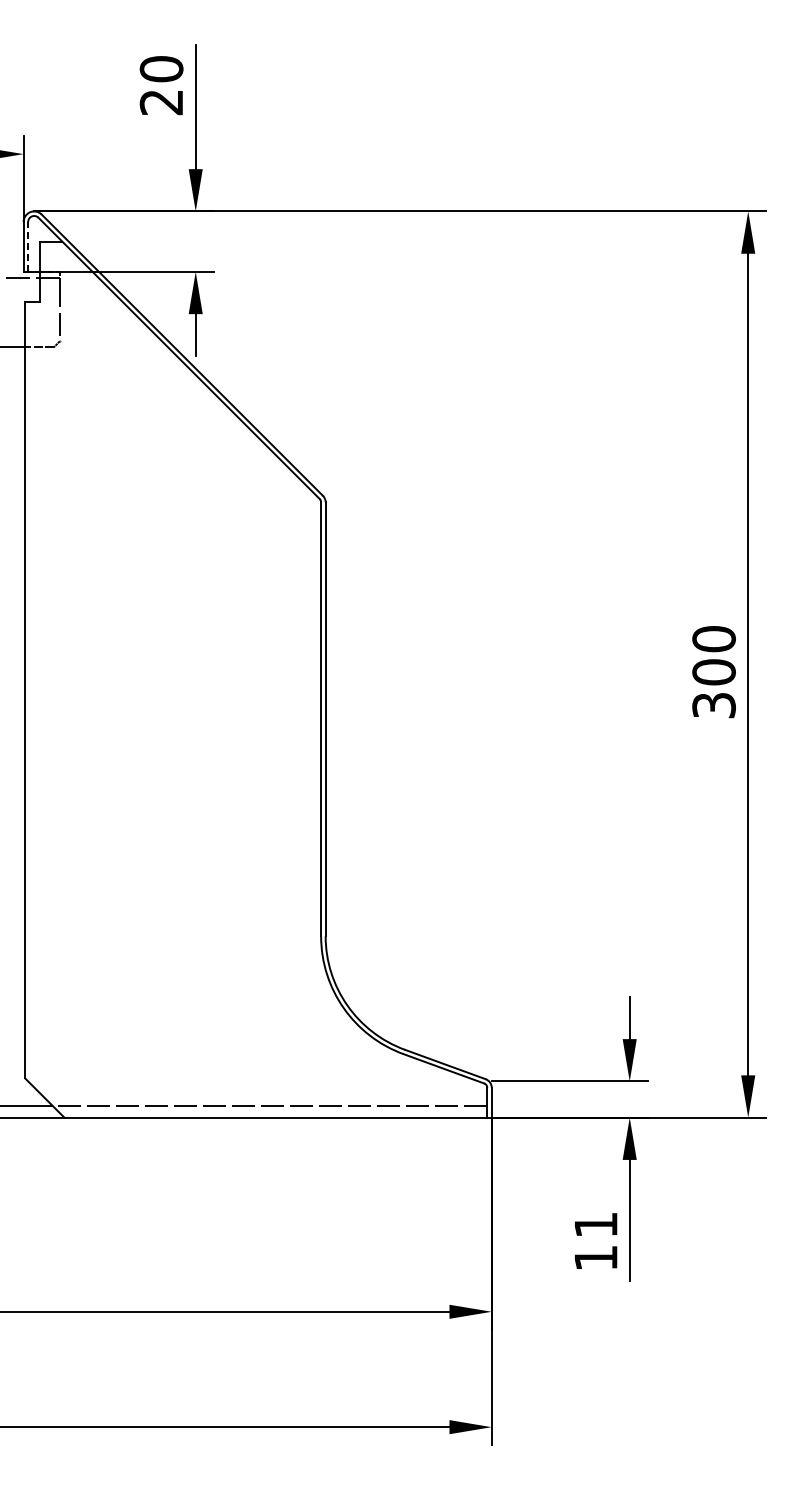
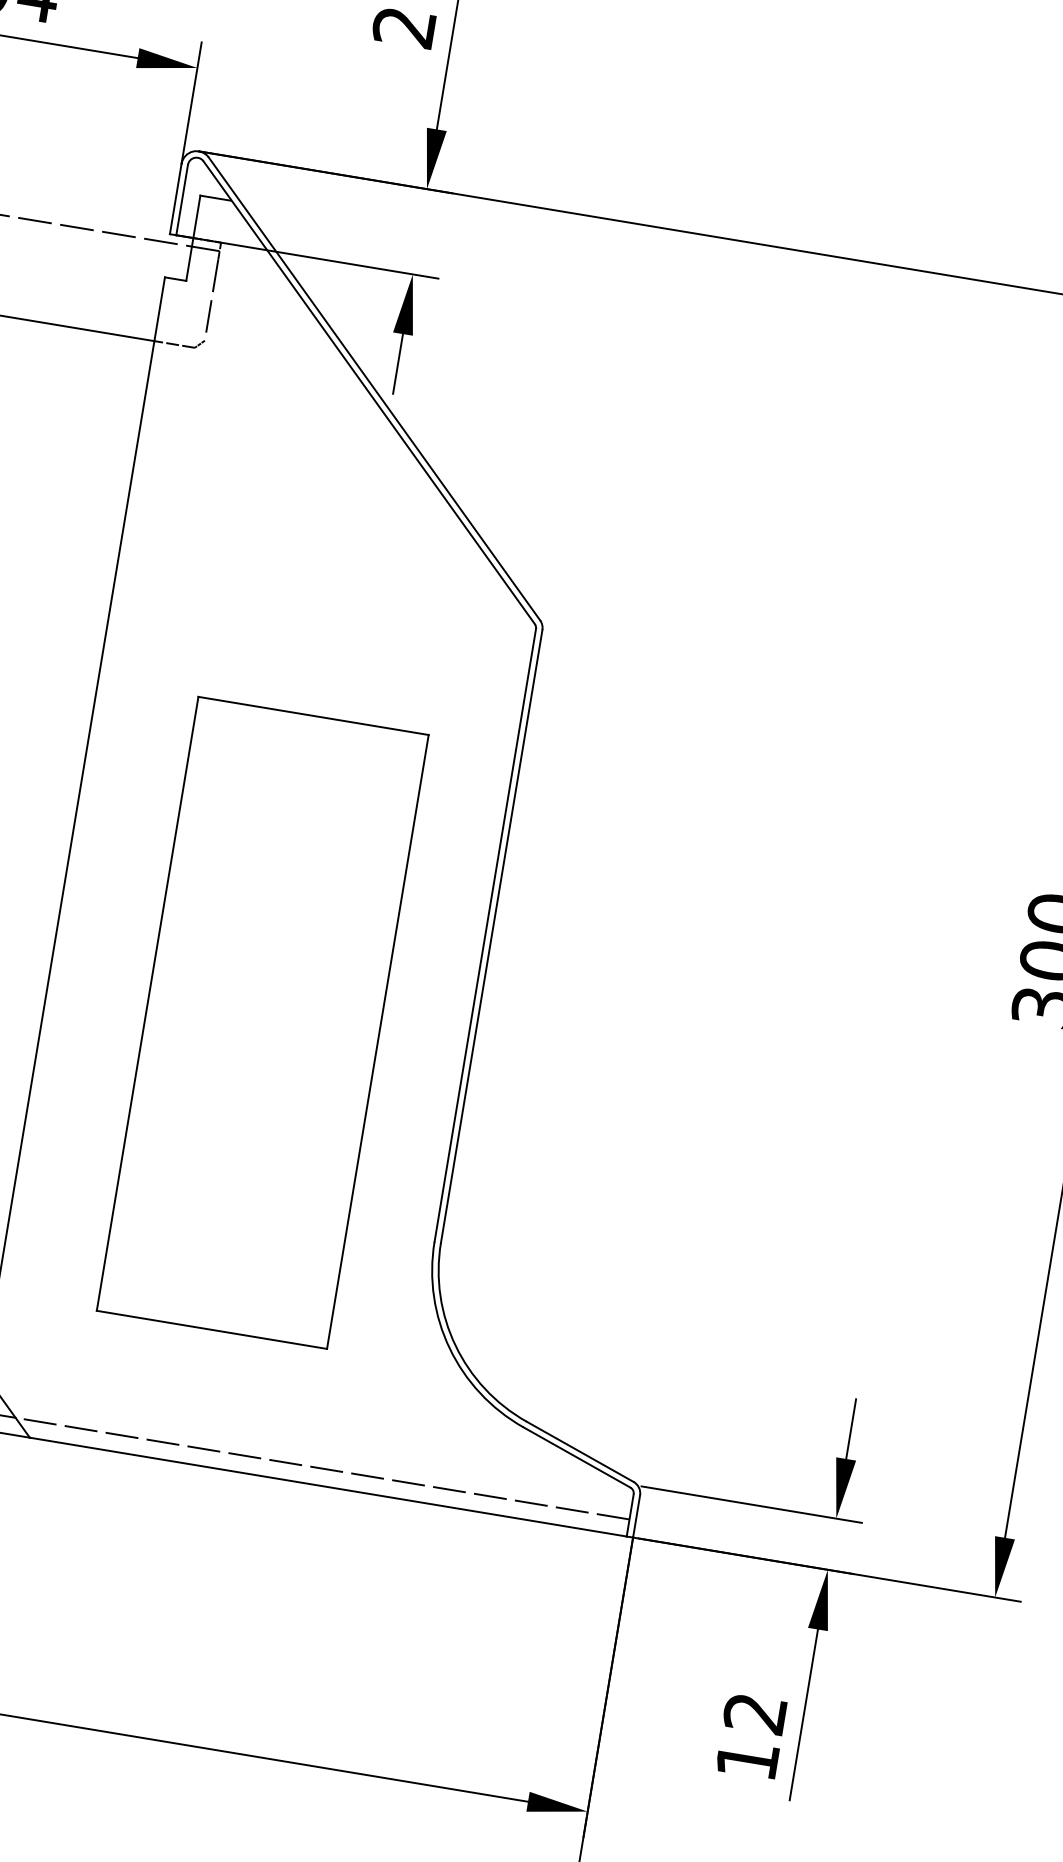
line: (28, 246) -> (182, 199), dashed -> solid
part: (177, 805) -> (262, 1023), added
text: (595, 1225) -> (754, 1714), 11 -> 12

